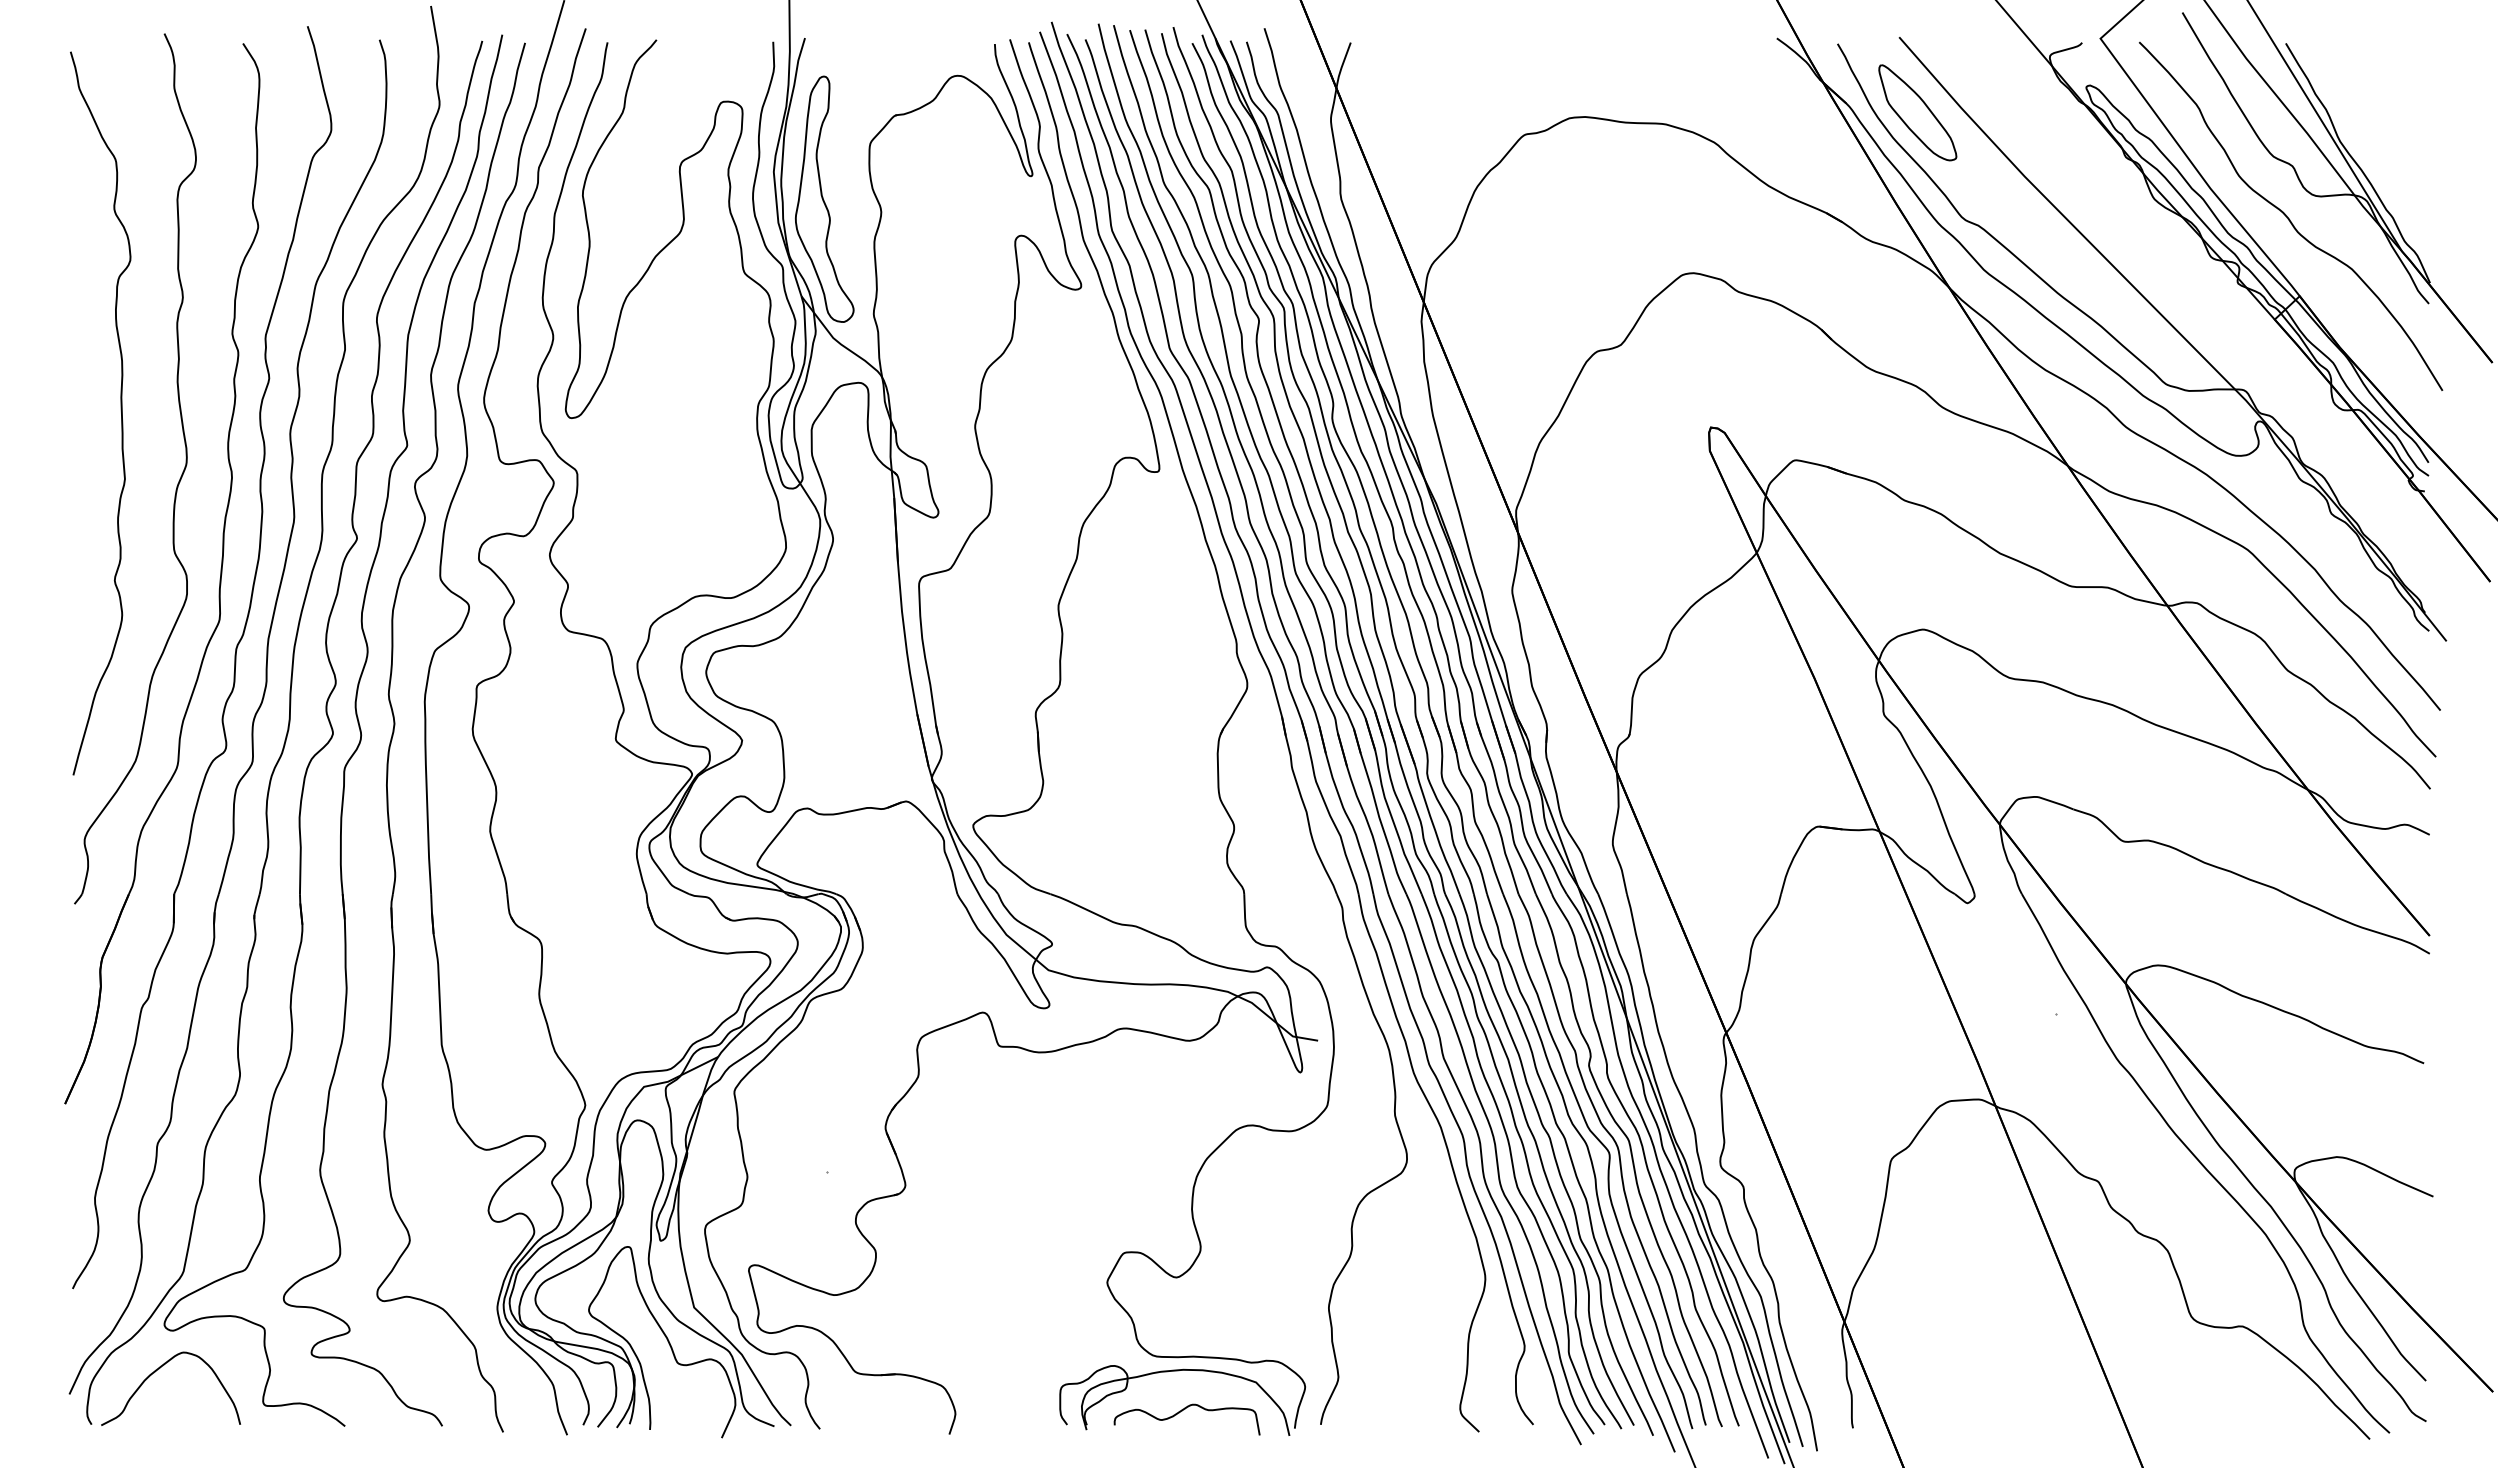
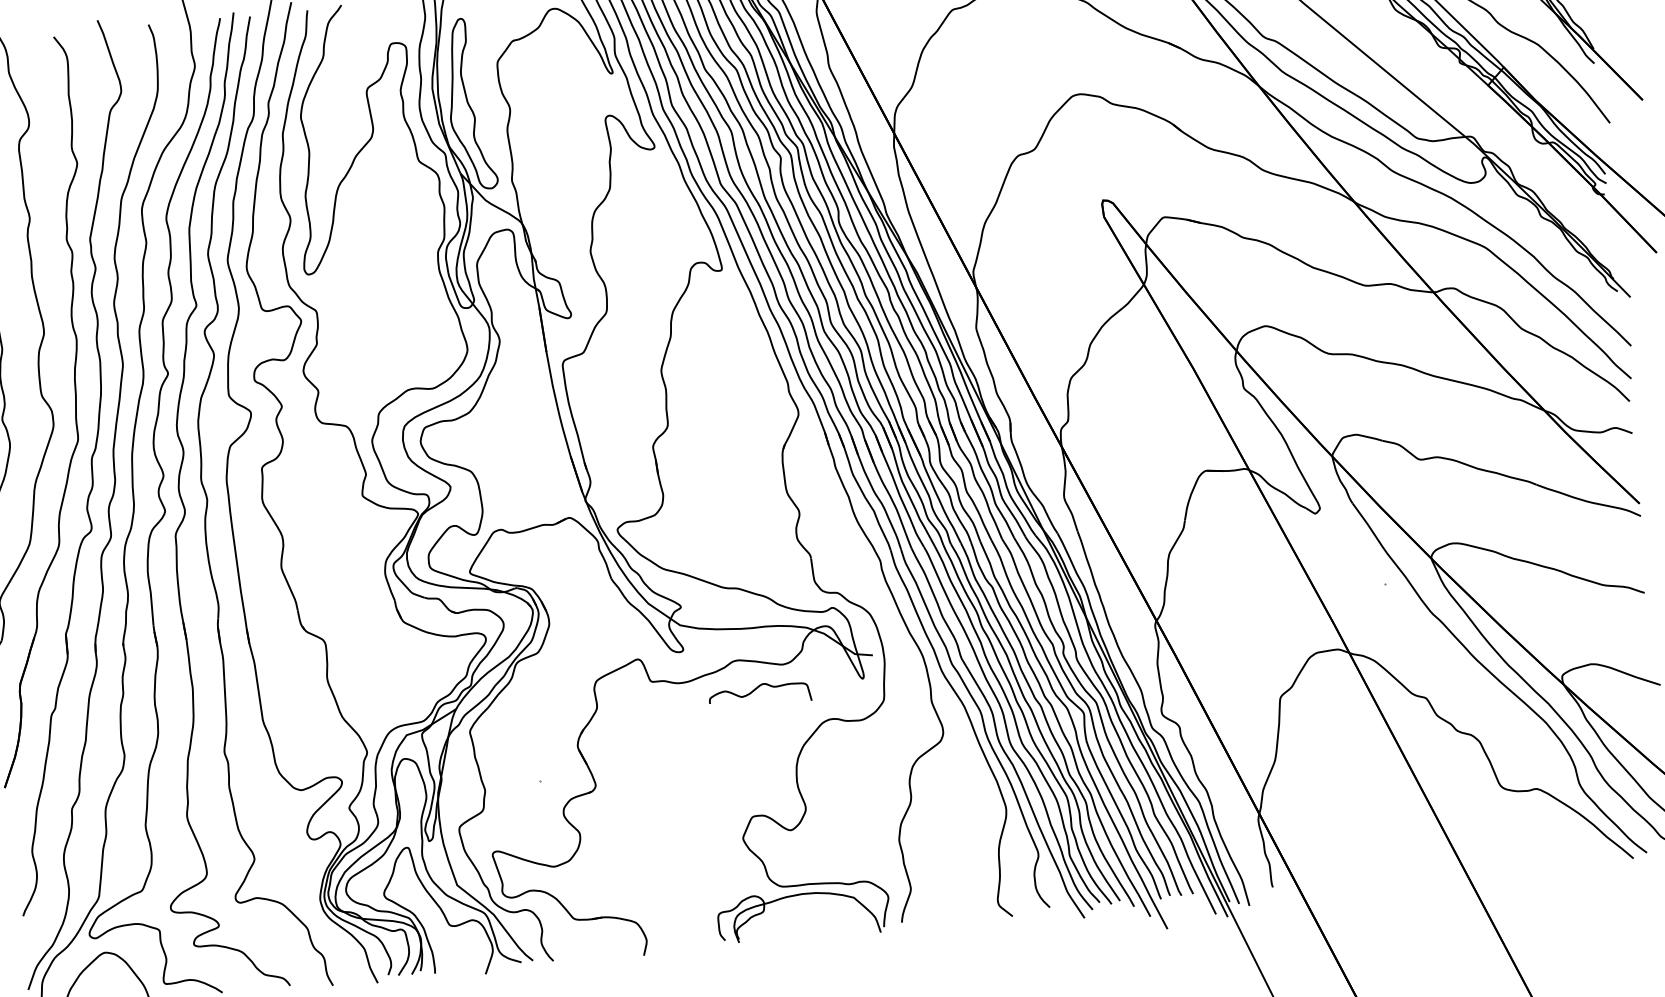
curve: (1182, 1411) -> (756, 689), moved

